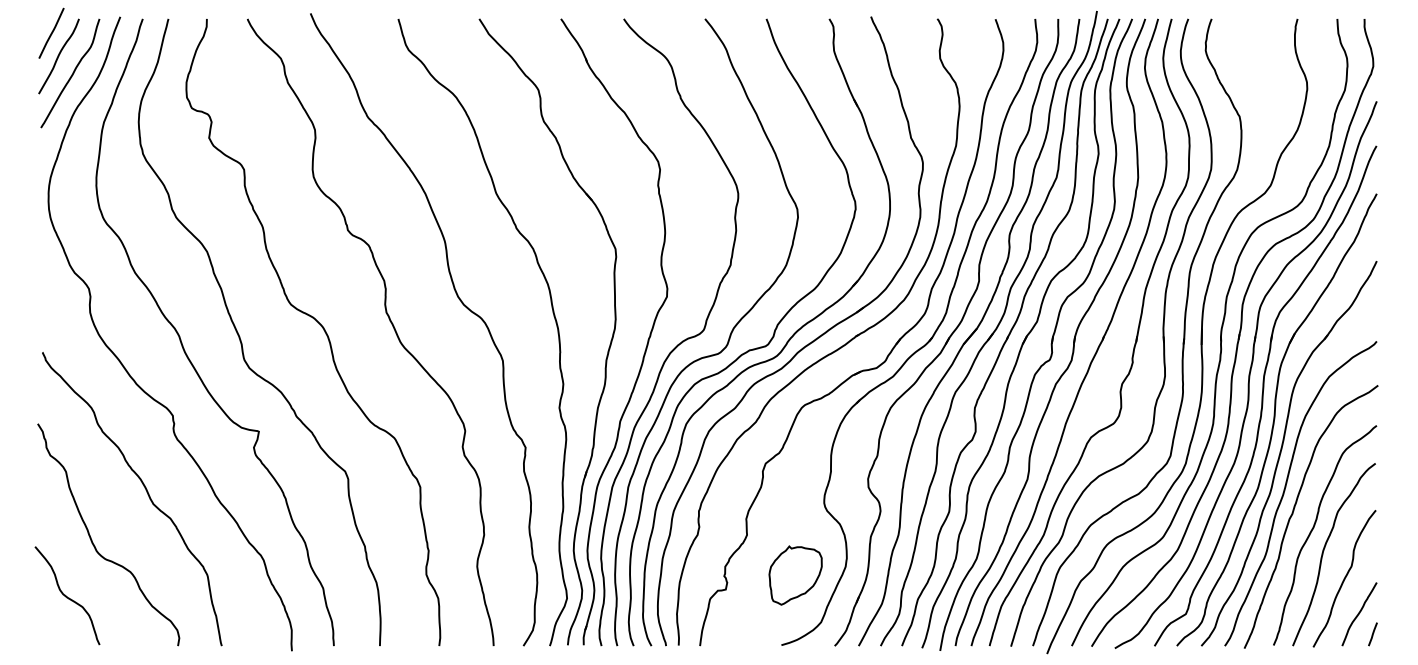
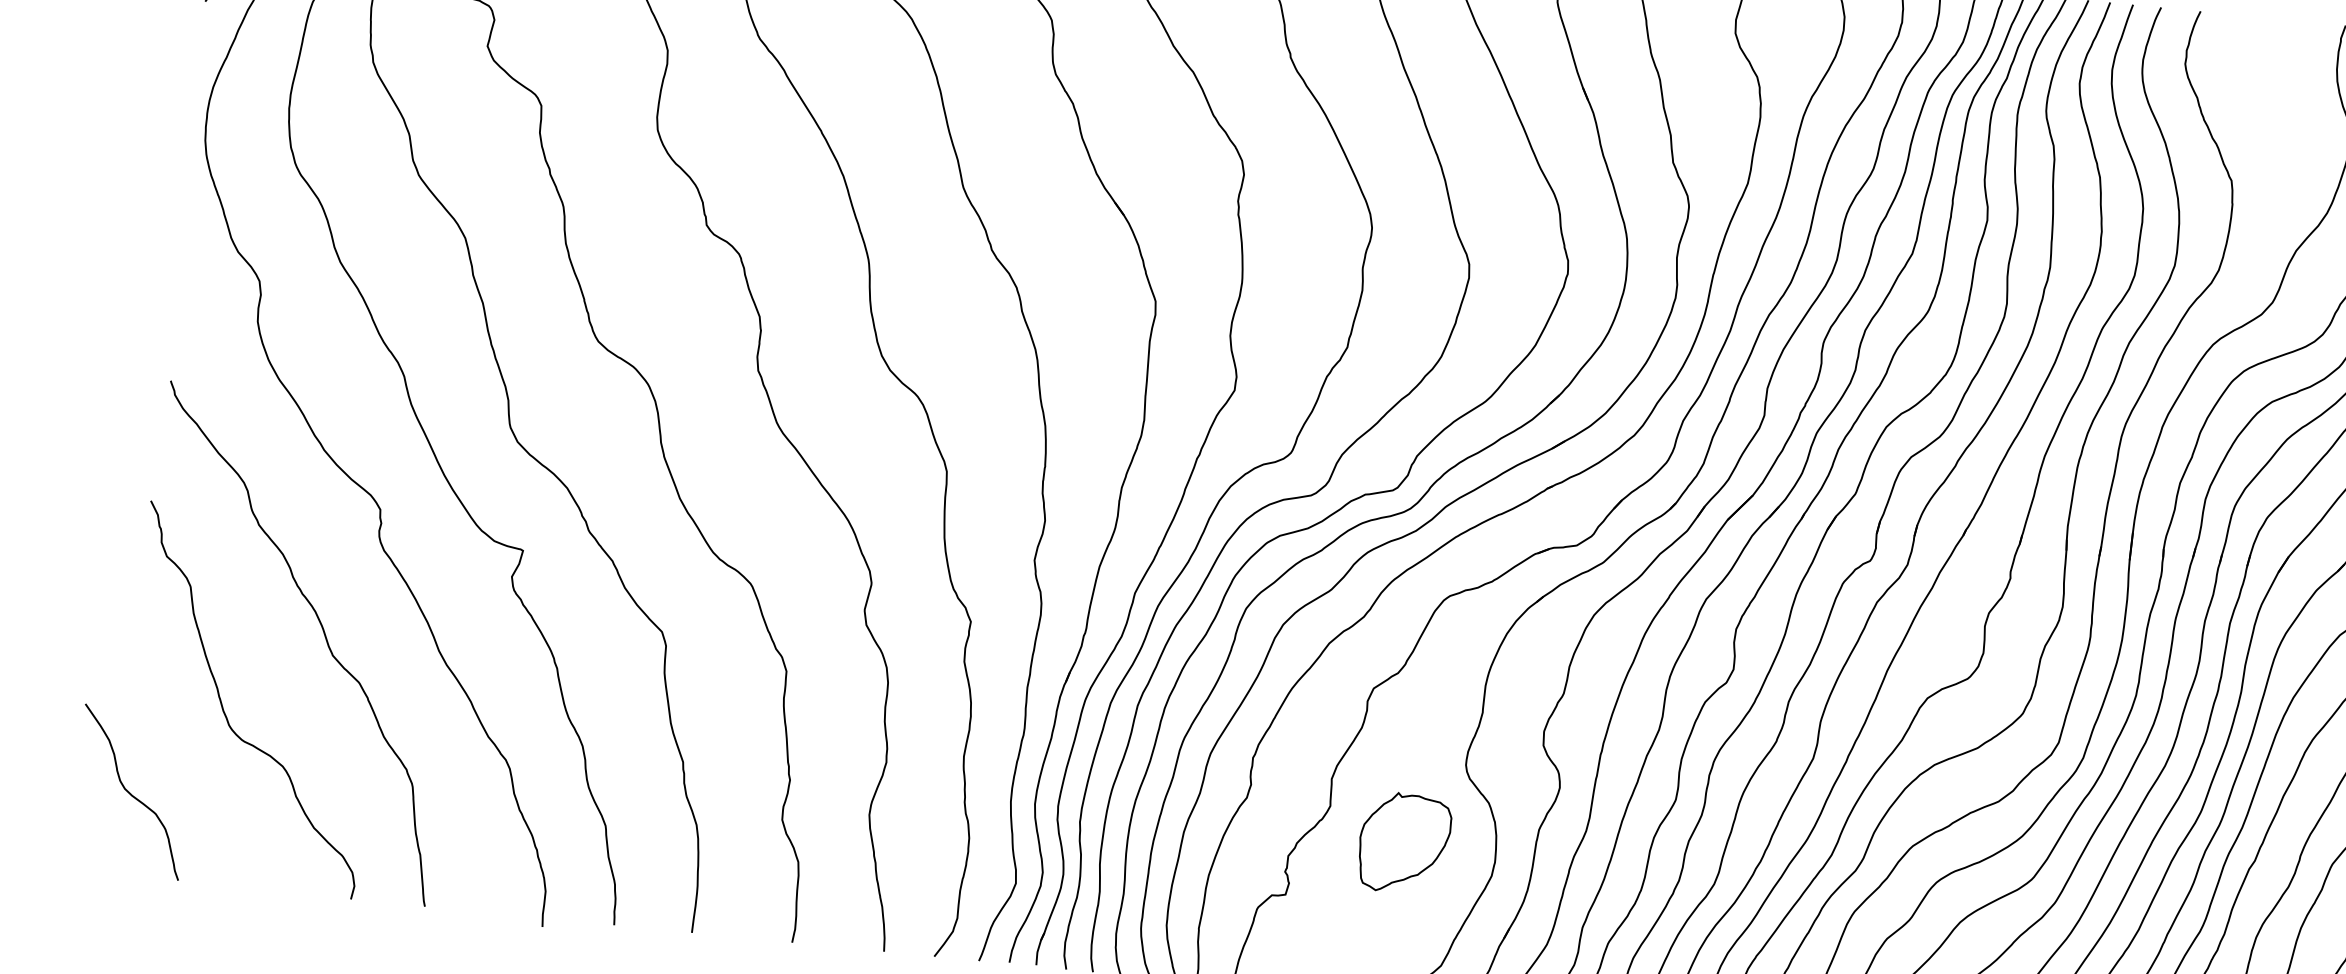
part: (795, 575) -> (1404, 843), moved
curve: (66, 595) -> (130, 791), moved

